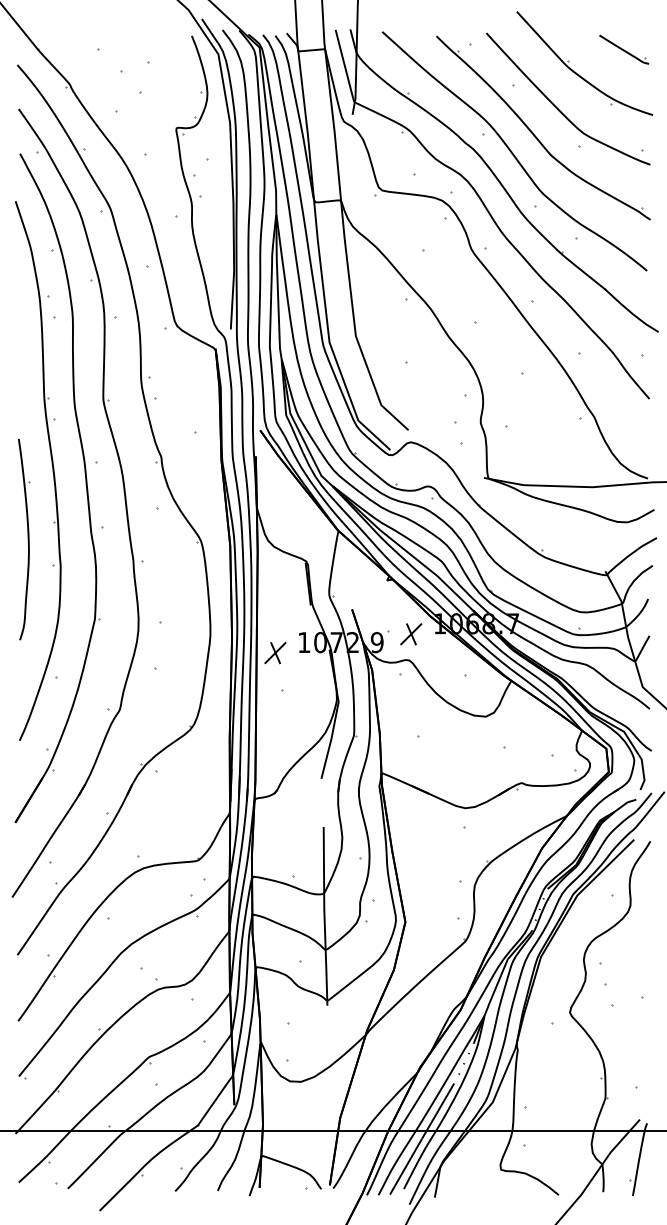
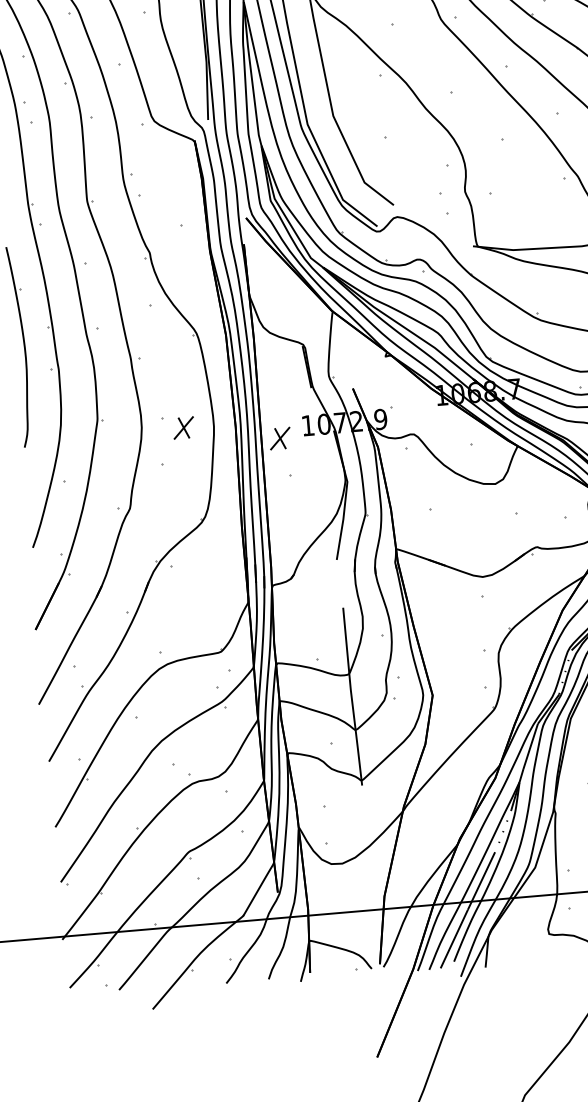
part: (411, 634) -> (184, 428), moved

